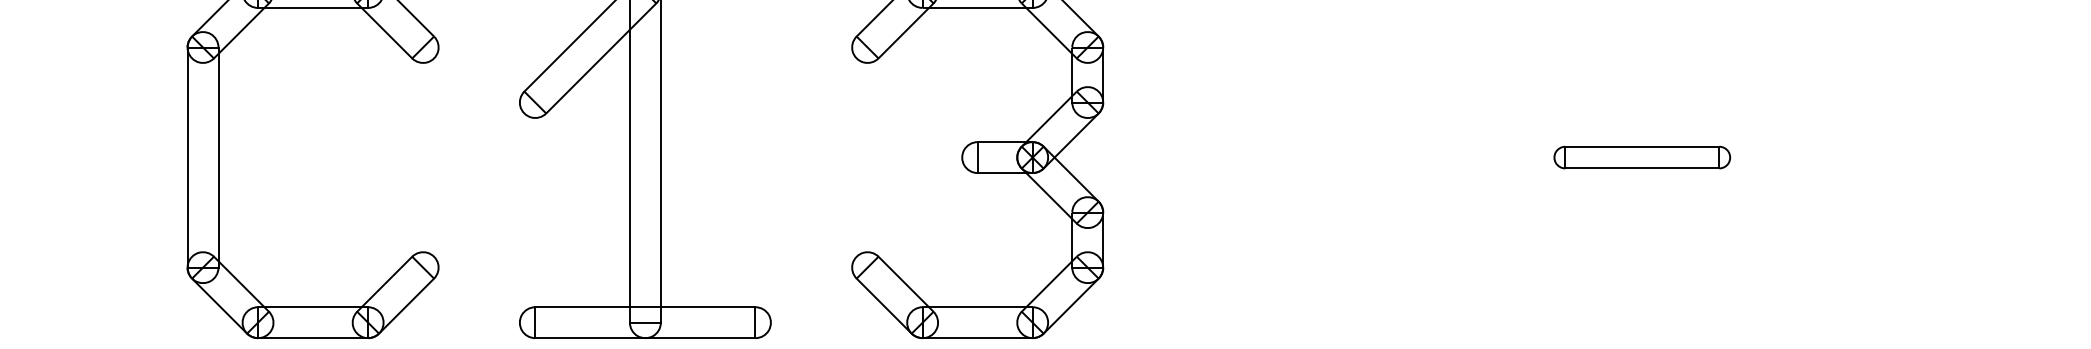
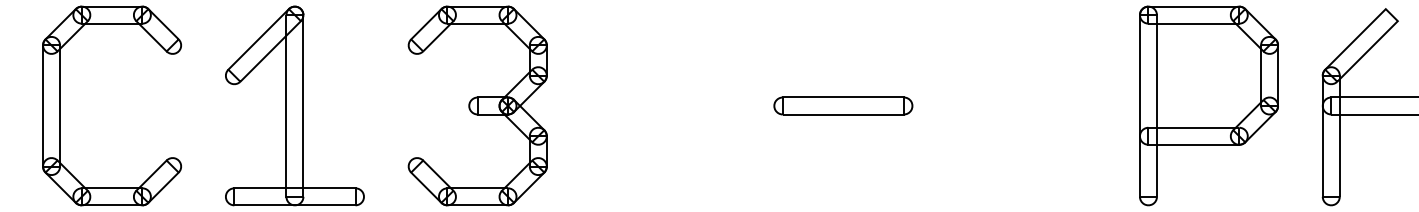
part: (1642, 156) -> (843, 105), size x1.43

